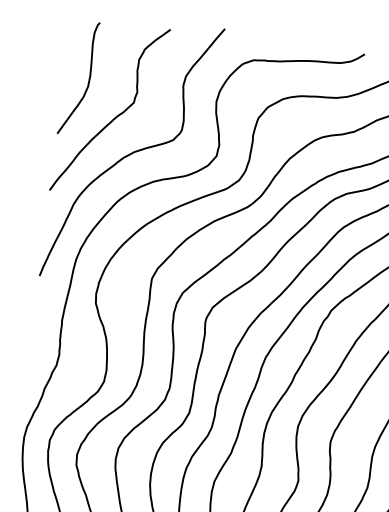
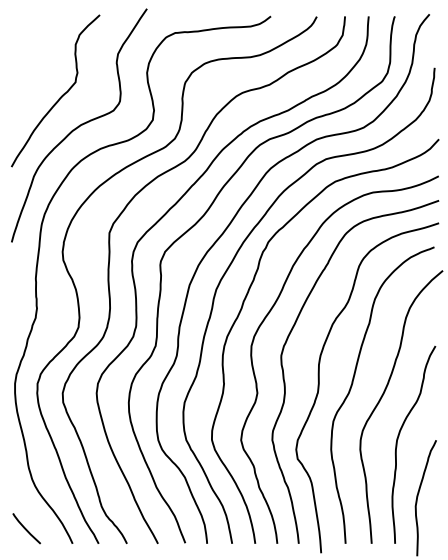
curve: (88, 79) -> (33, 66), removed

